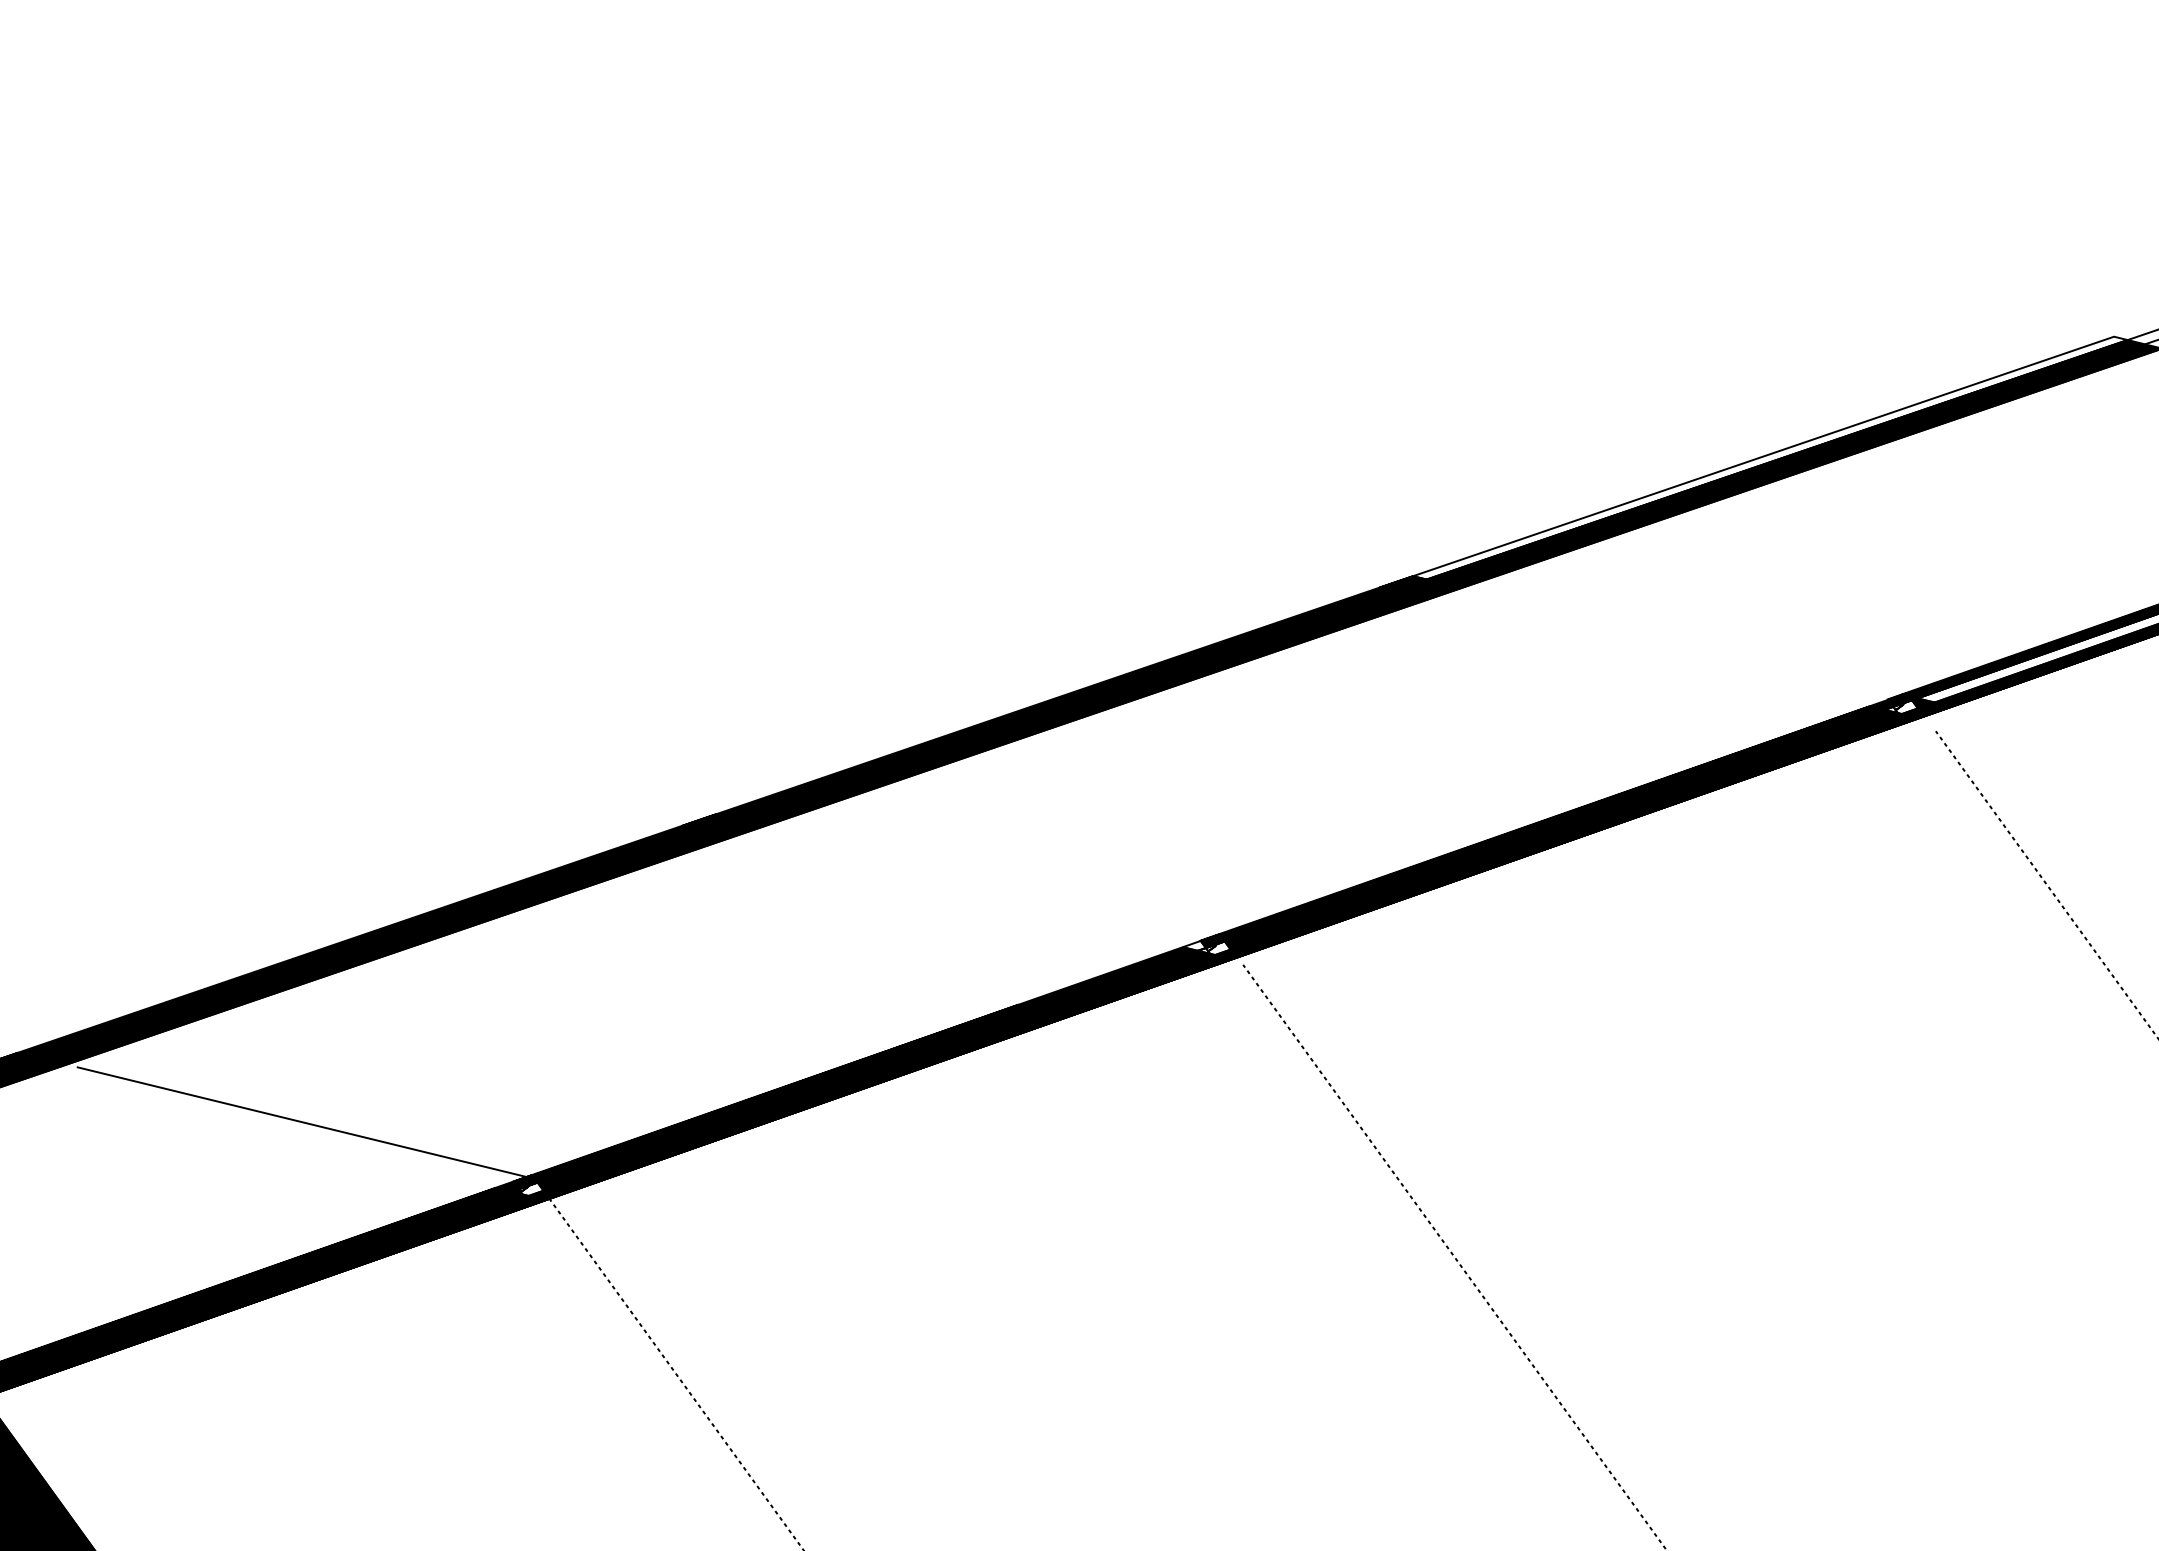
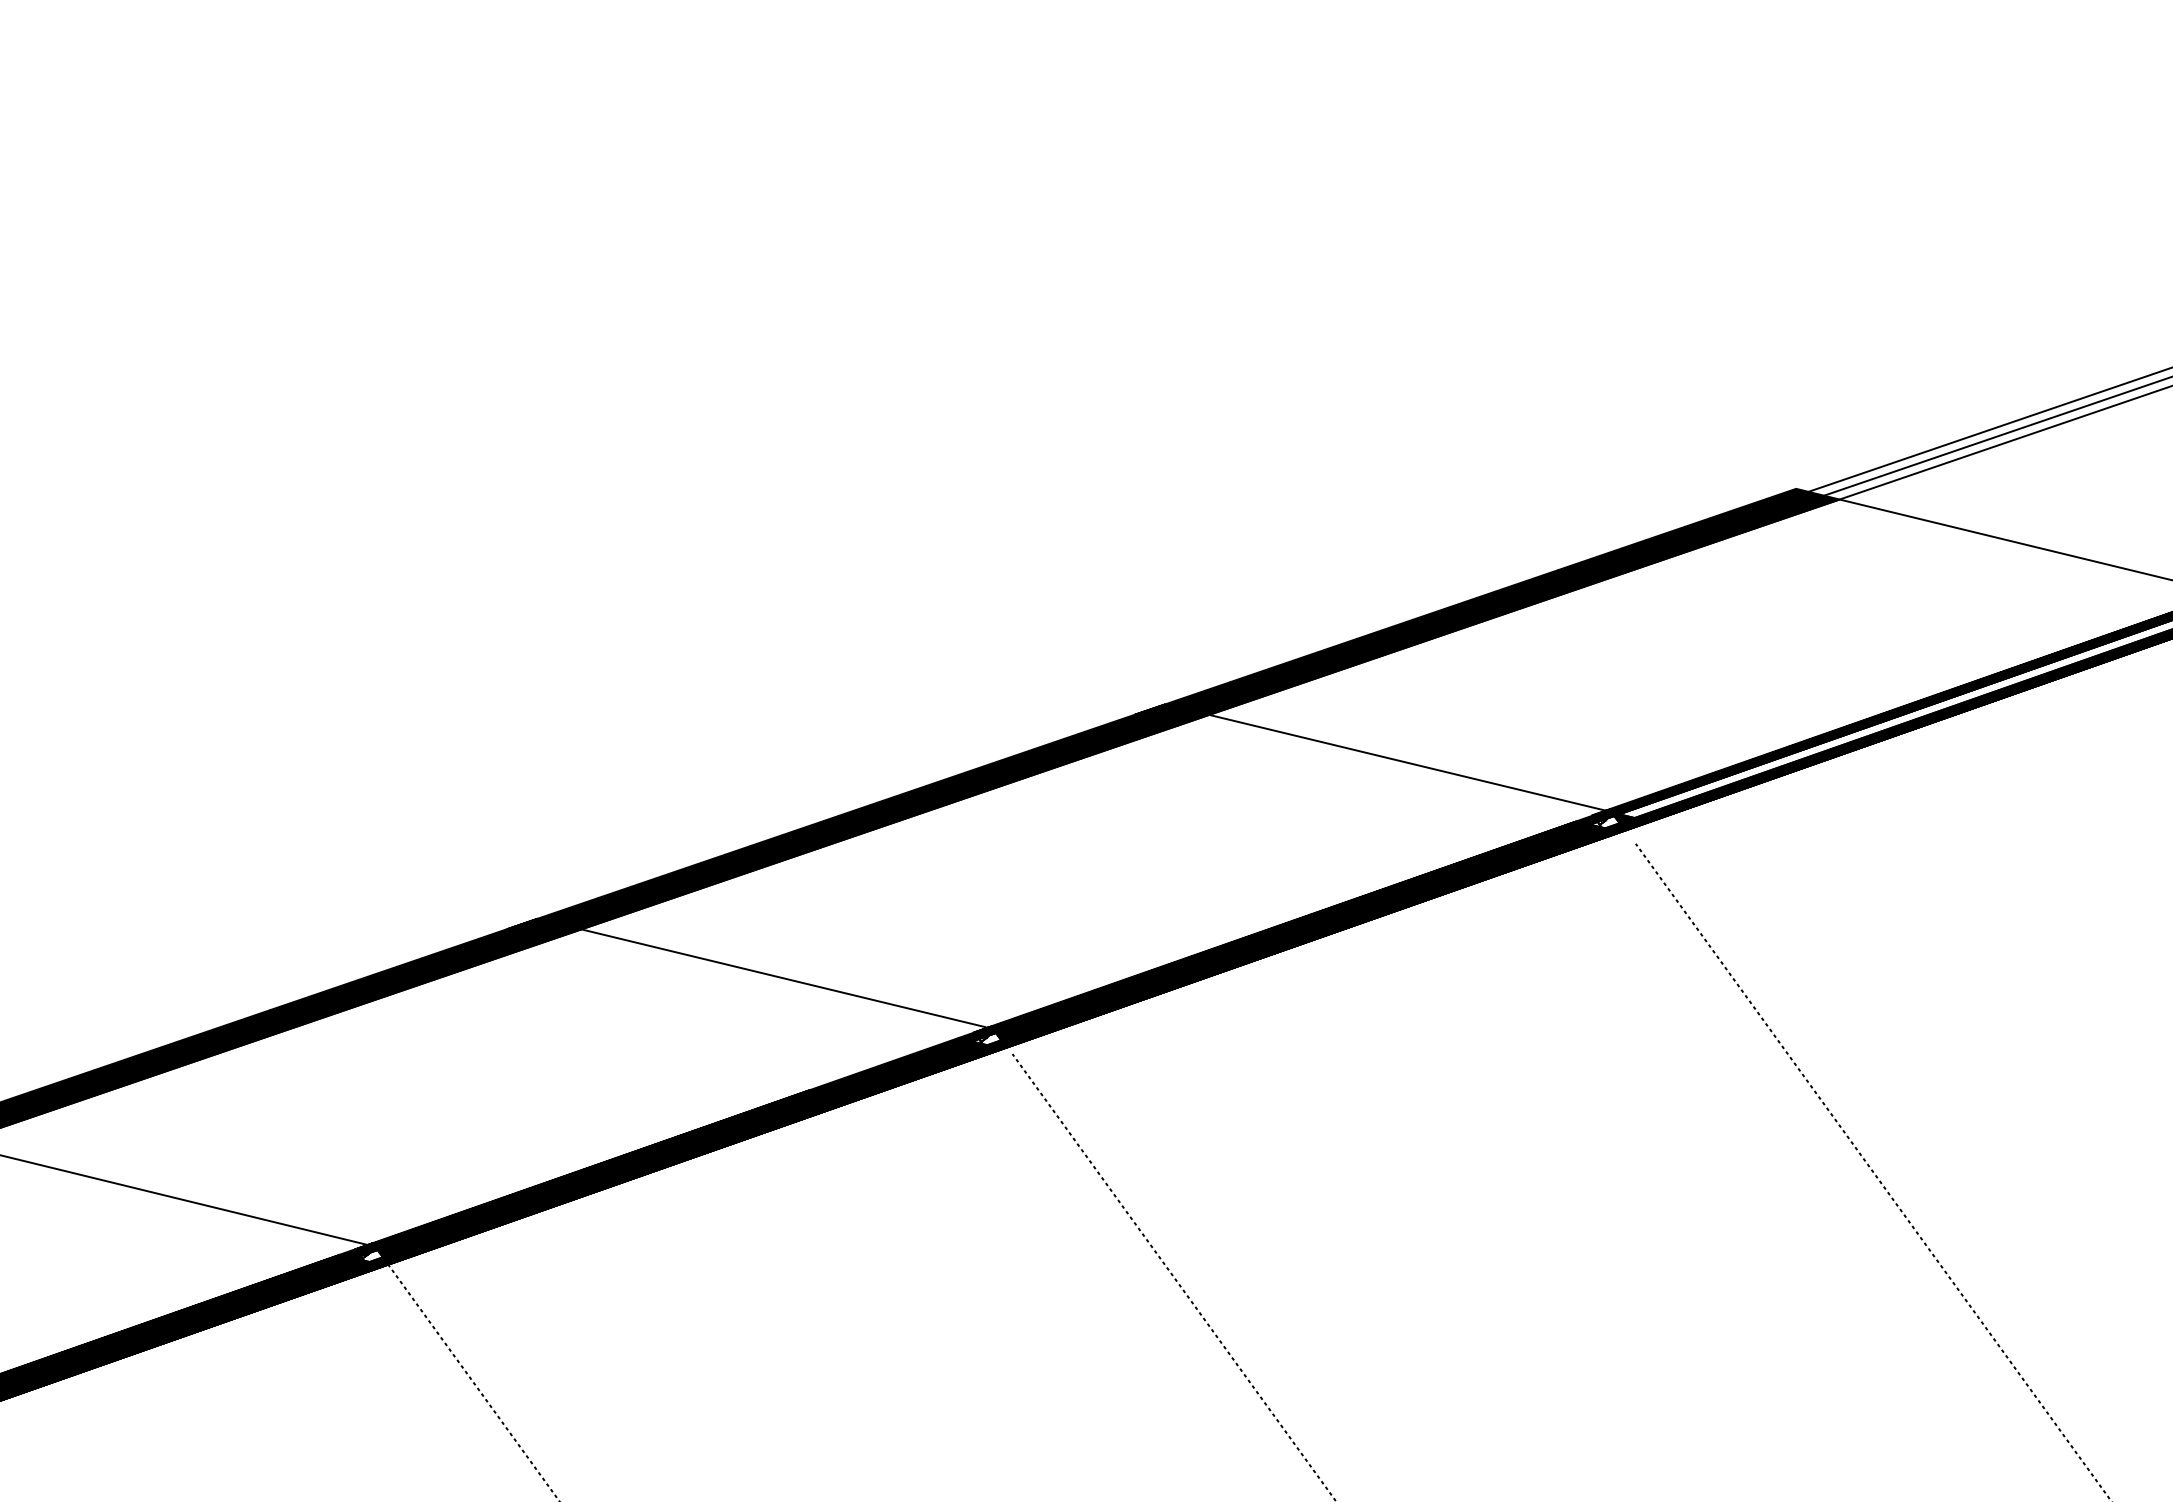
fill: (1769, 457) -> (1486, 597), added
line: (1682, 640) -> (1407, 762), added
line: (989, 880) -> (784, 978), added
fill: (1194, 945) -> (968, 1036), added

